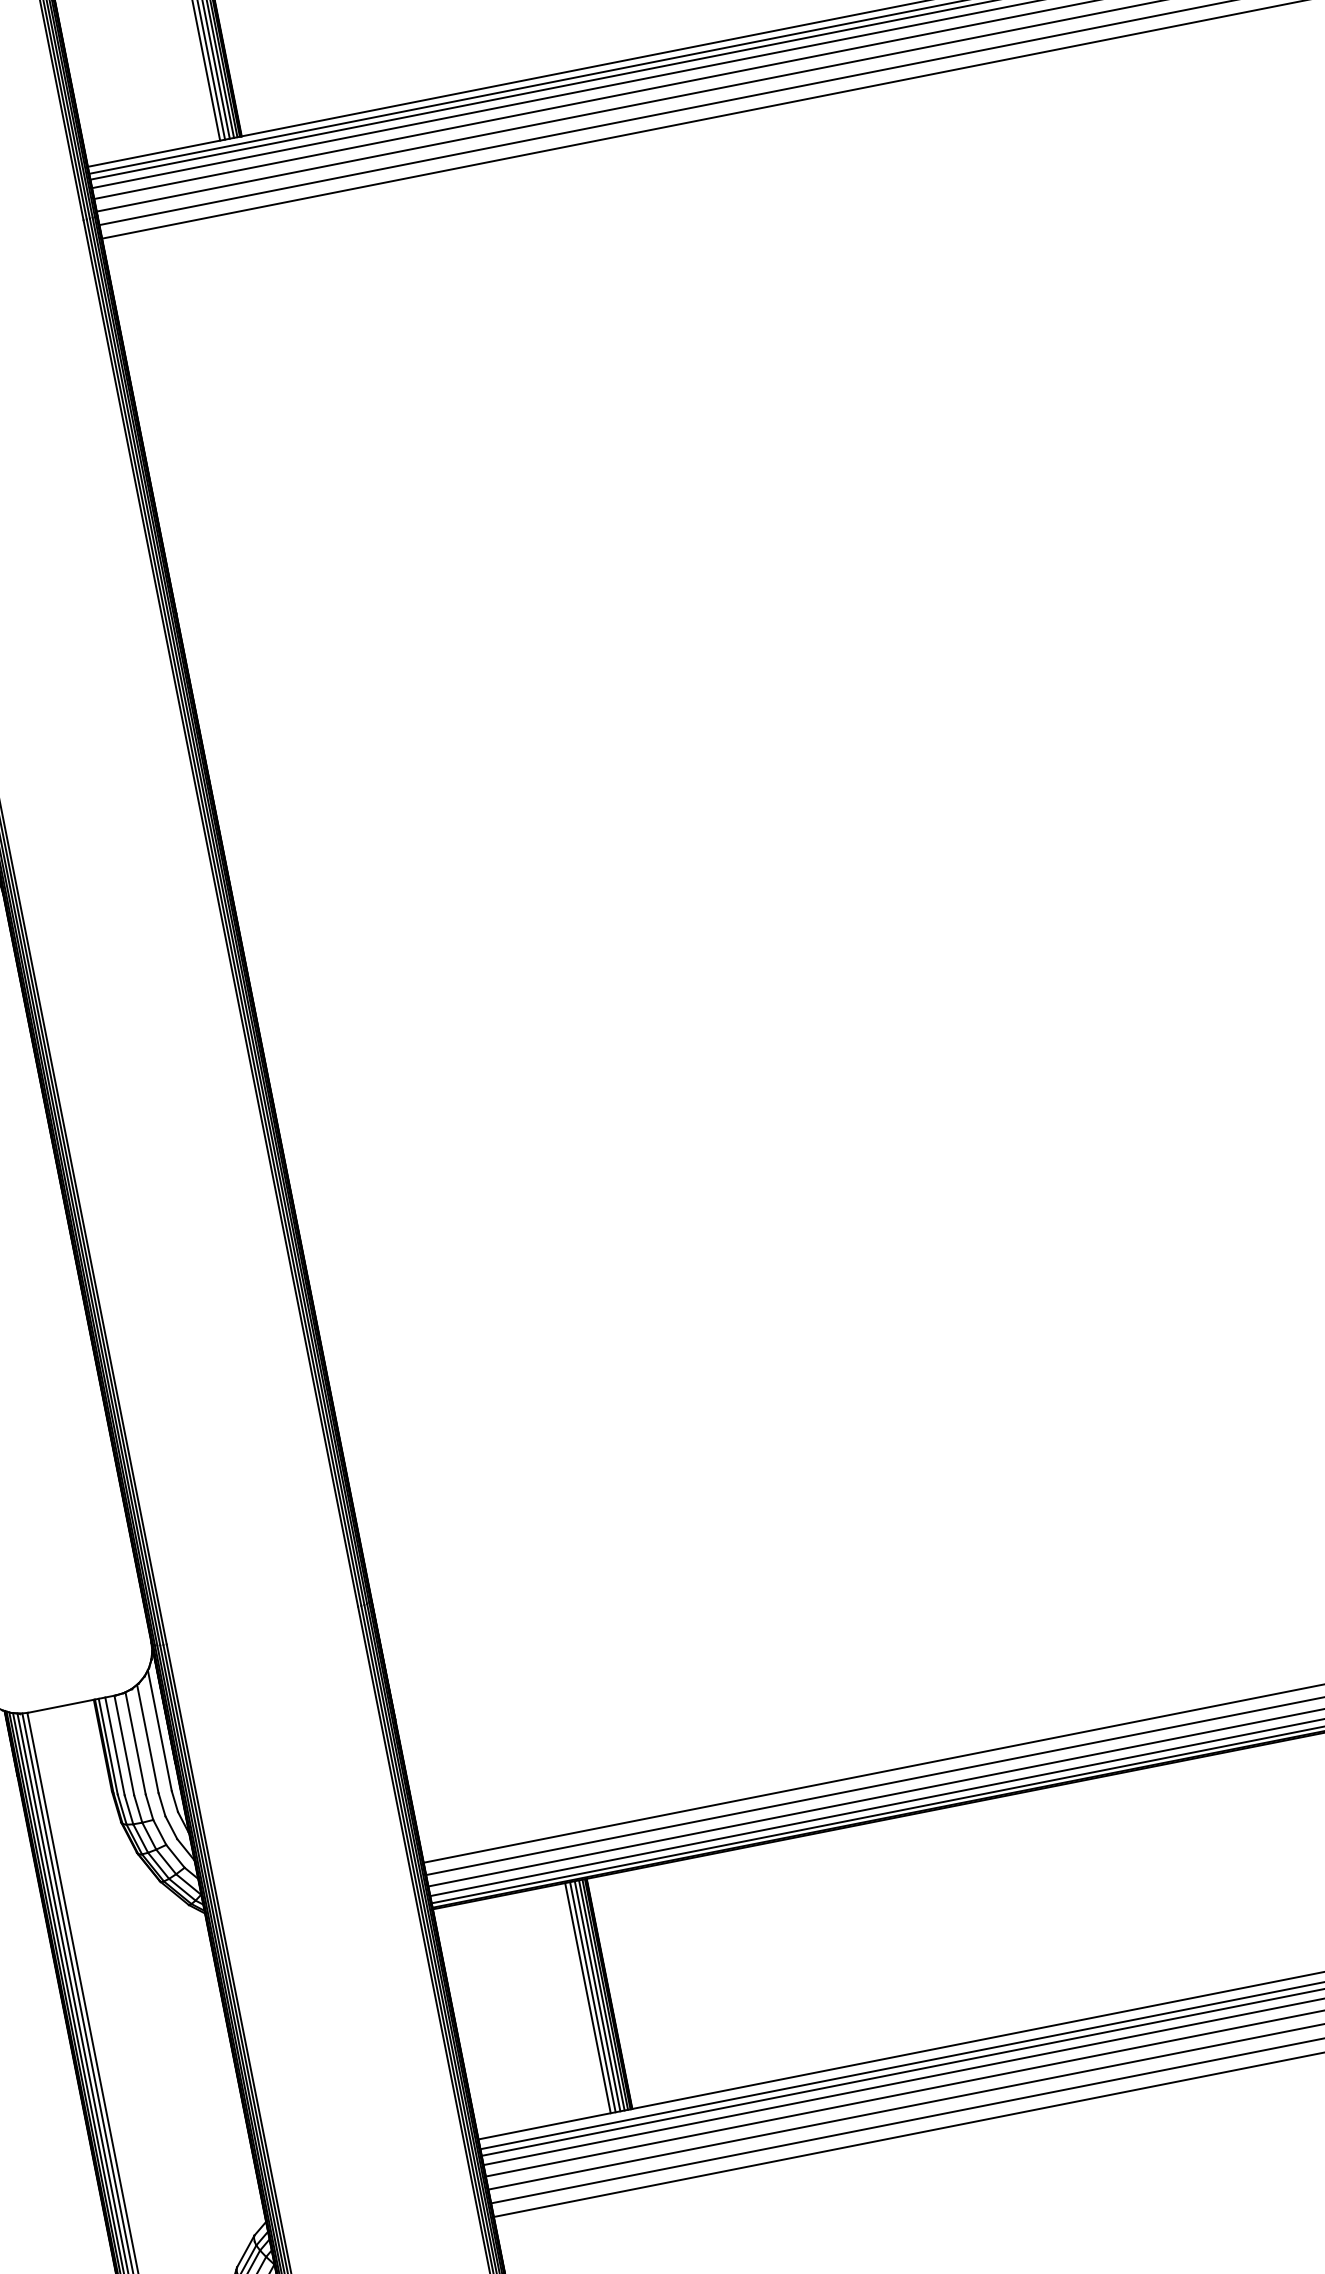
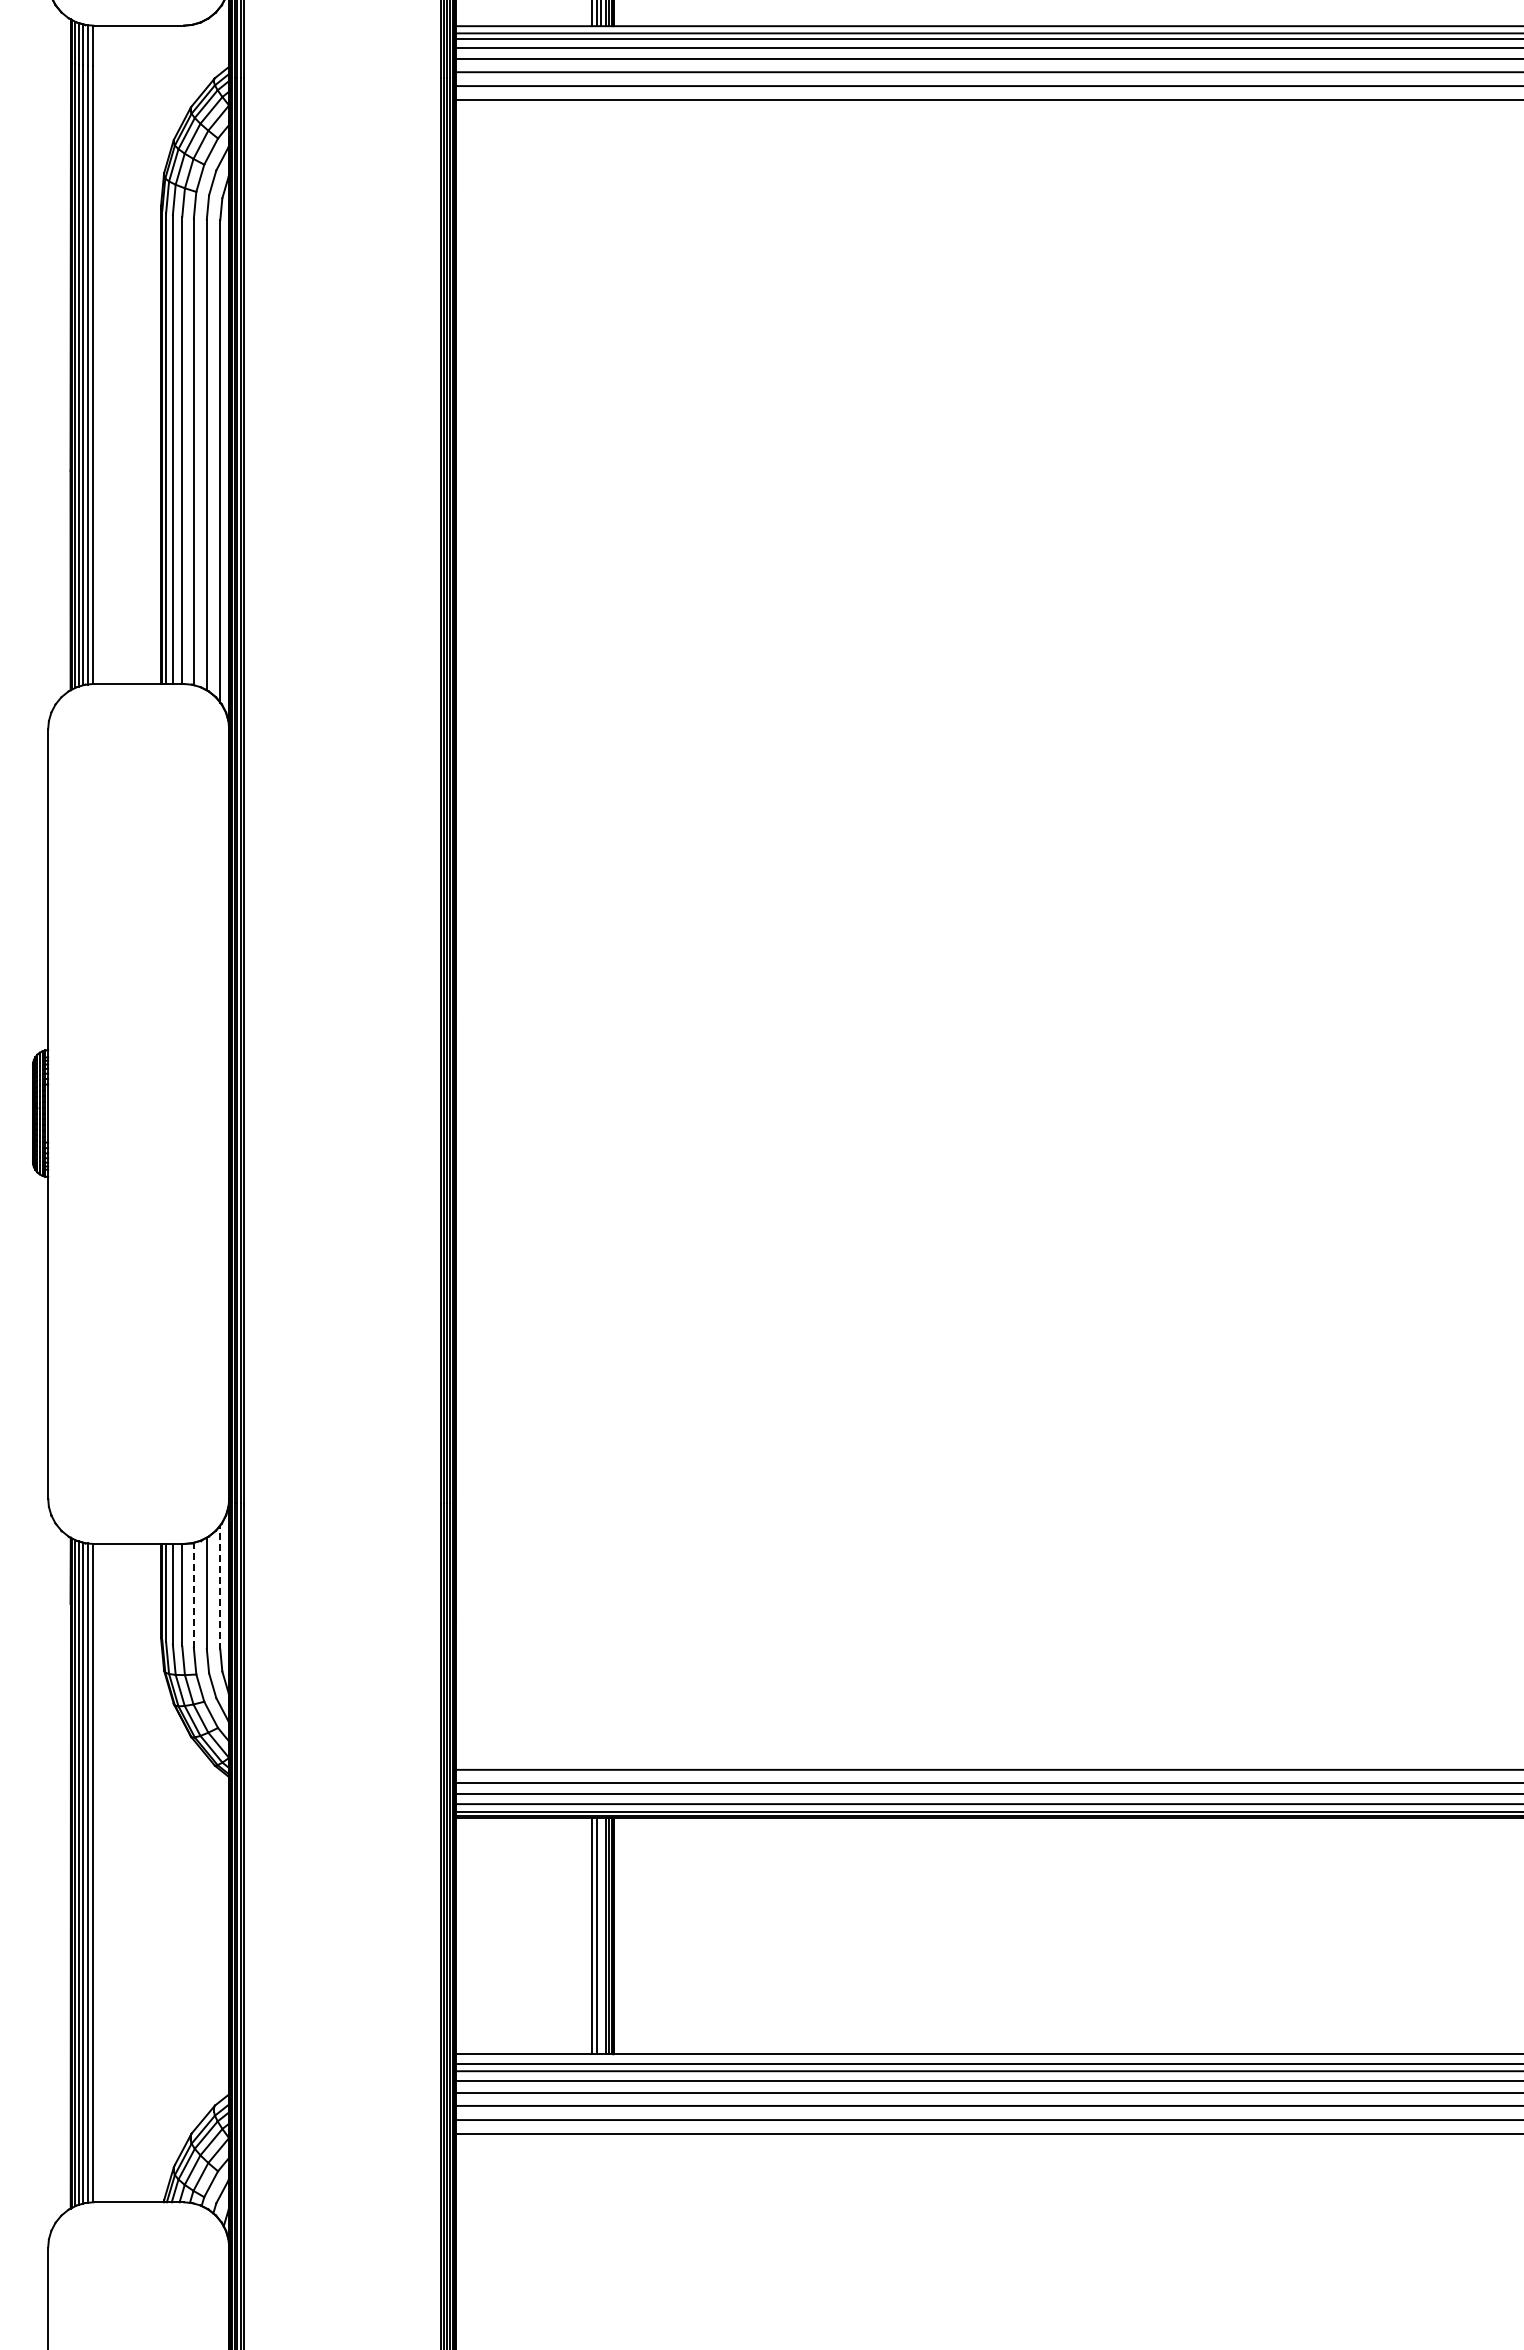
line: (160, 1730) -> (220, 1587), solid -> dashed
line: (135, 1743) -> (193, 1595), solid -> dashed
line: (597, 1995) -> (601, 1935), removed

